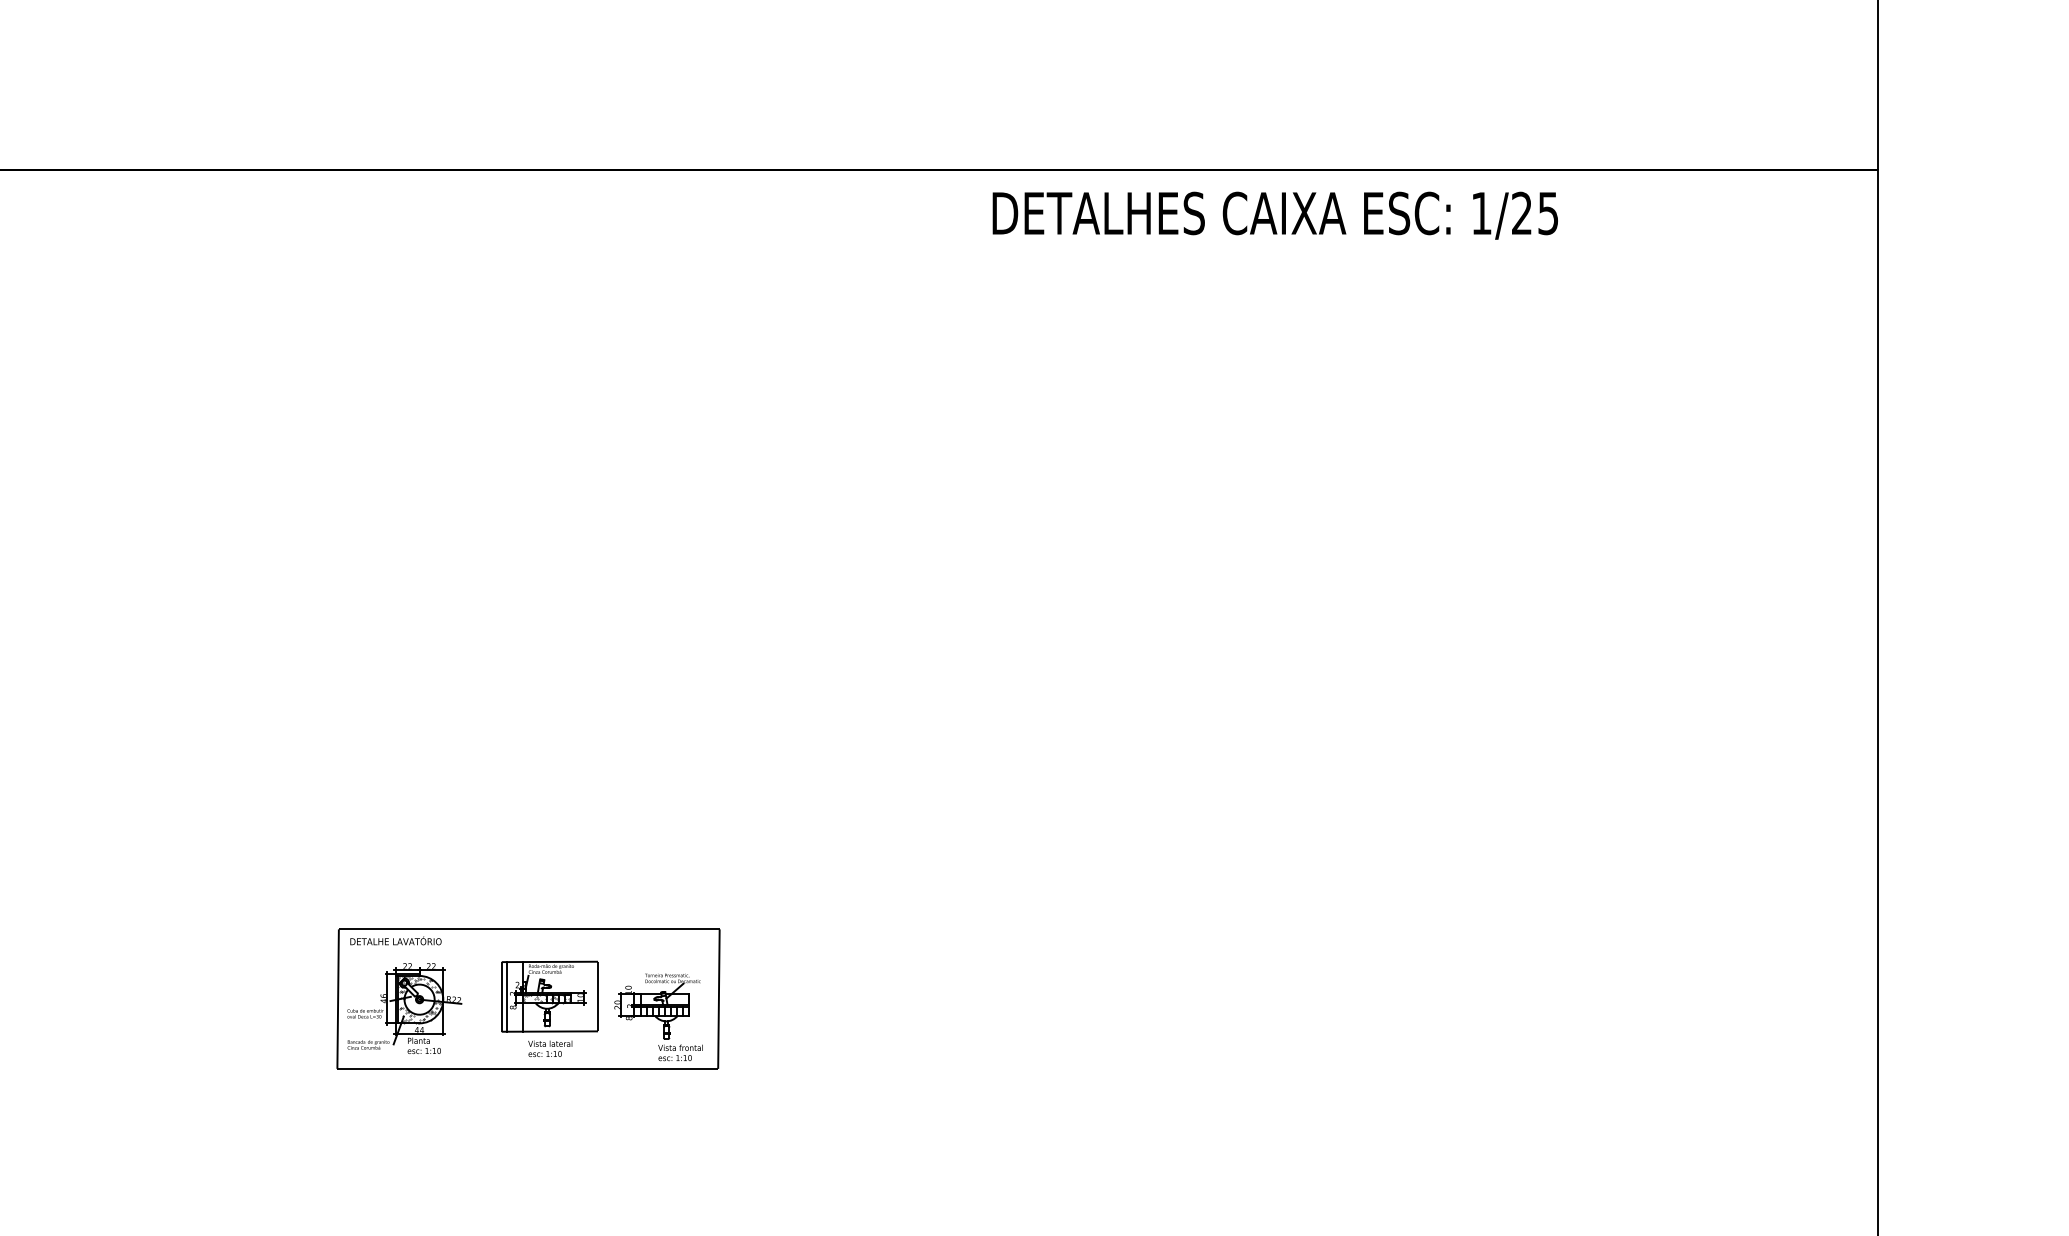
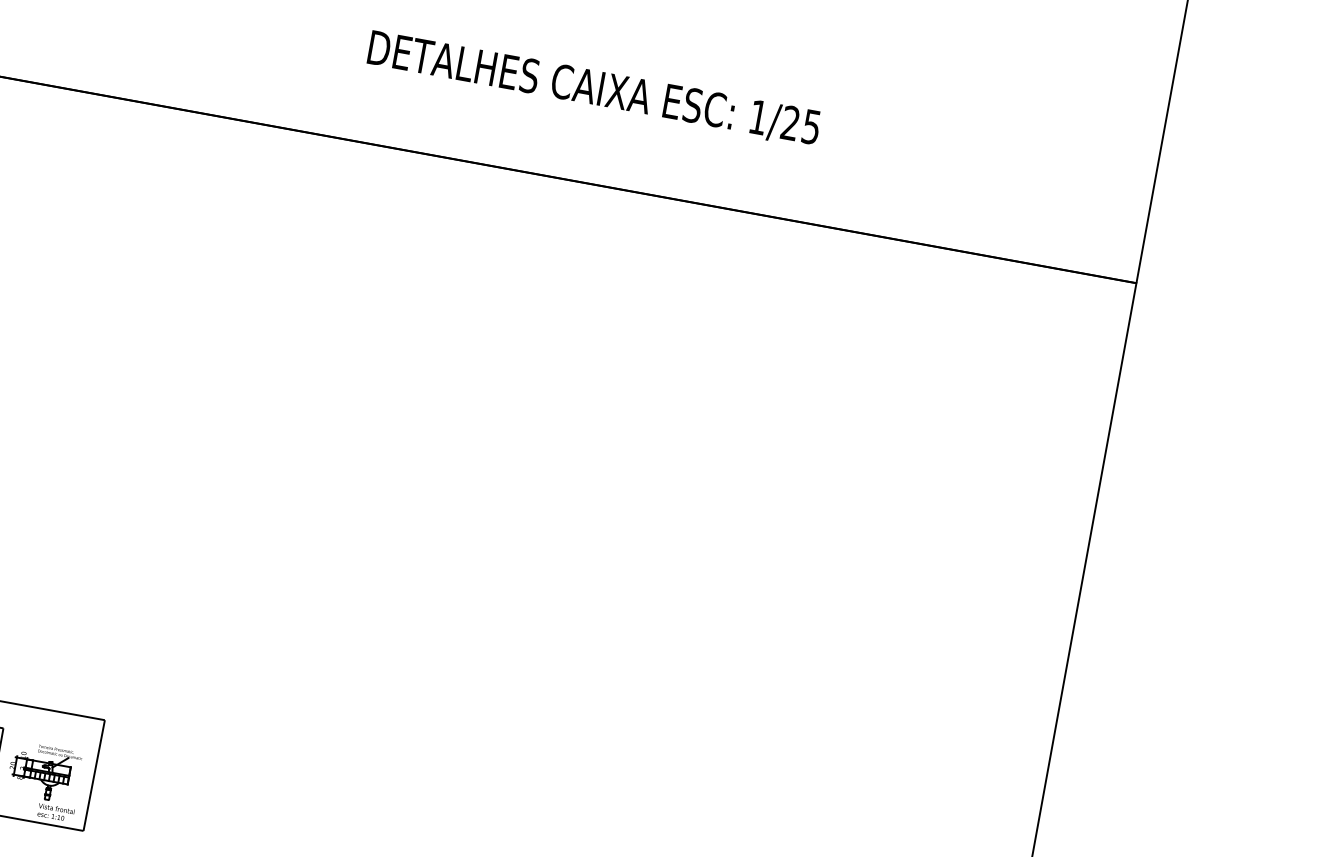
text: (1274, 215) -> (593, 89), moved

